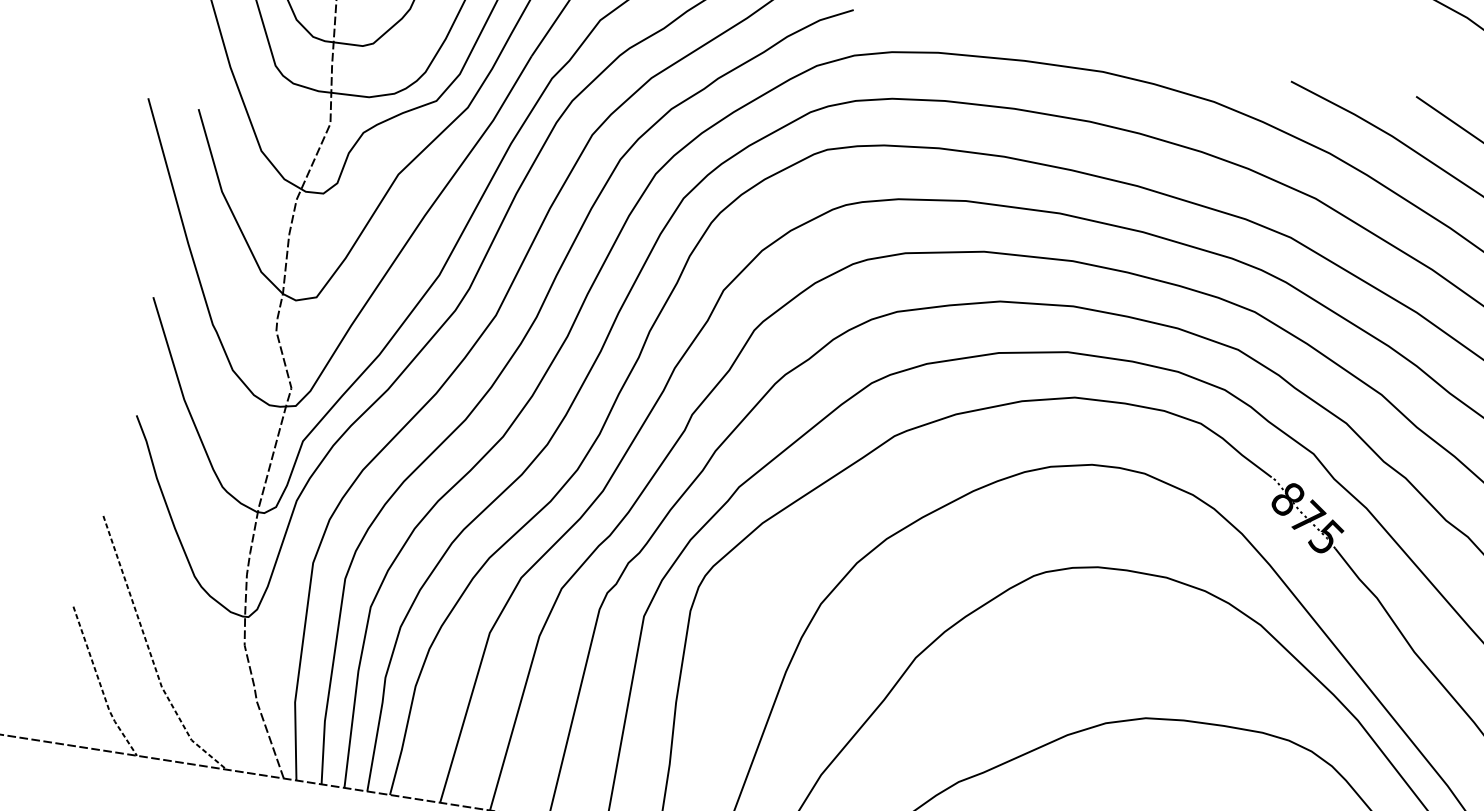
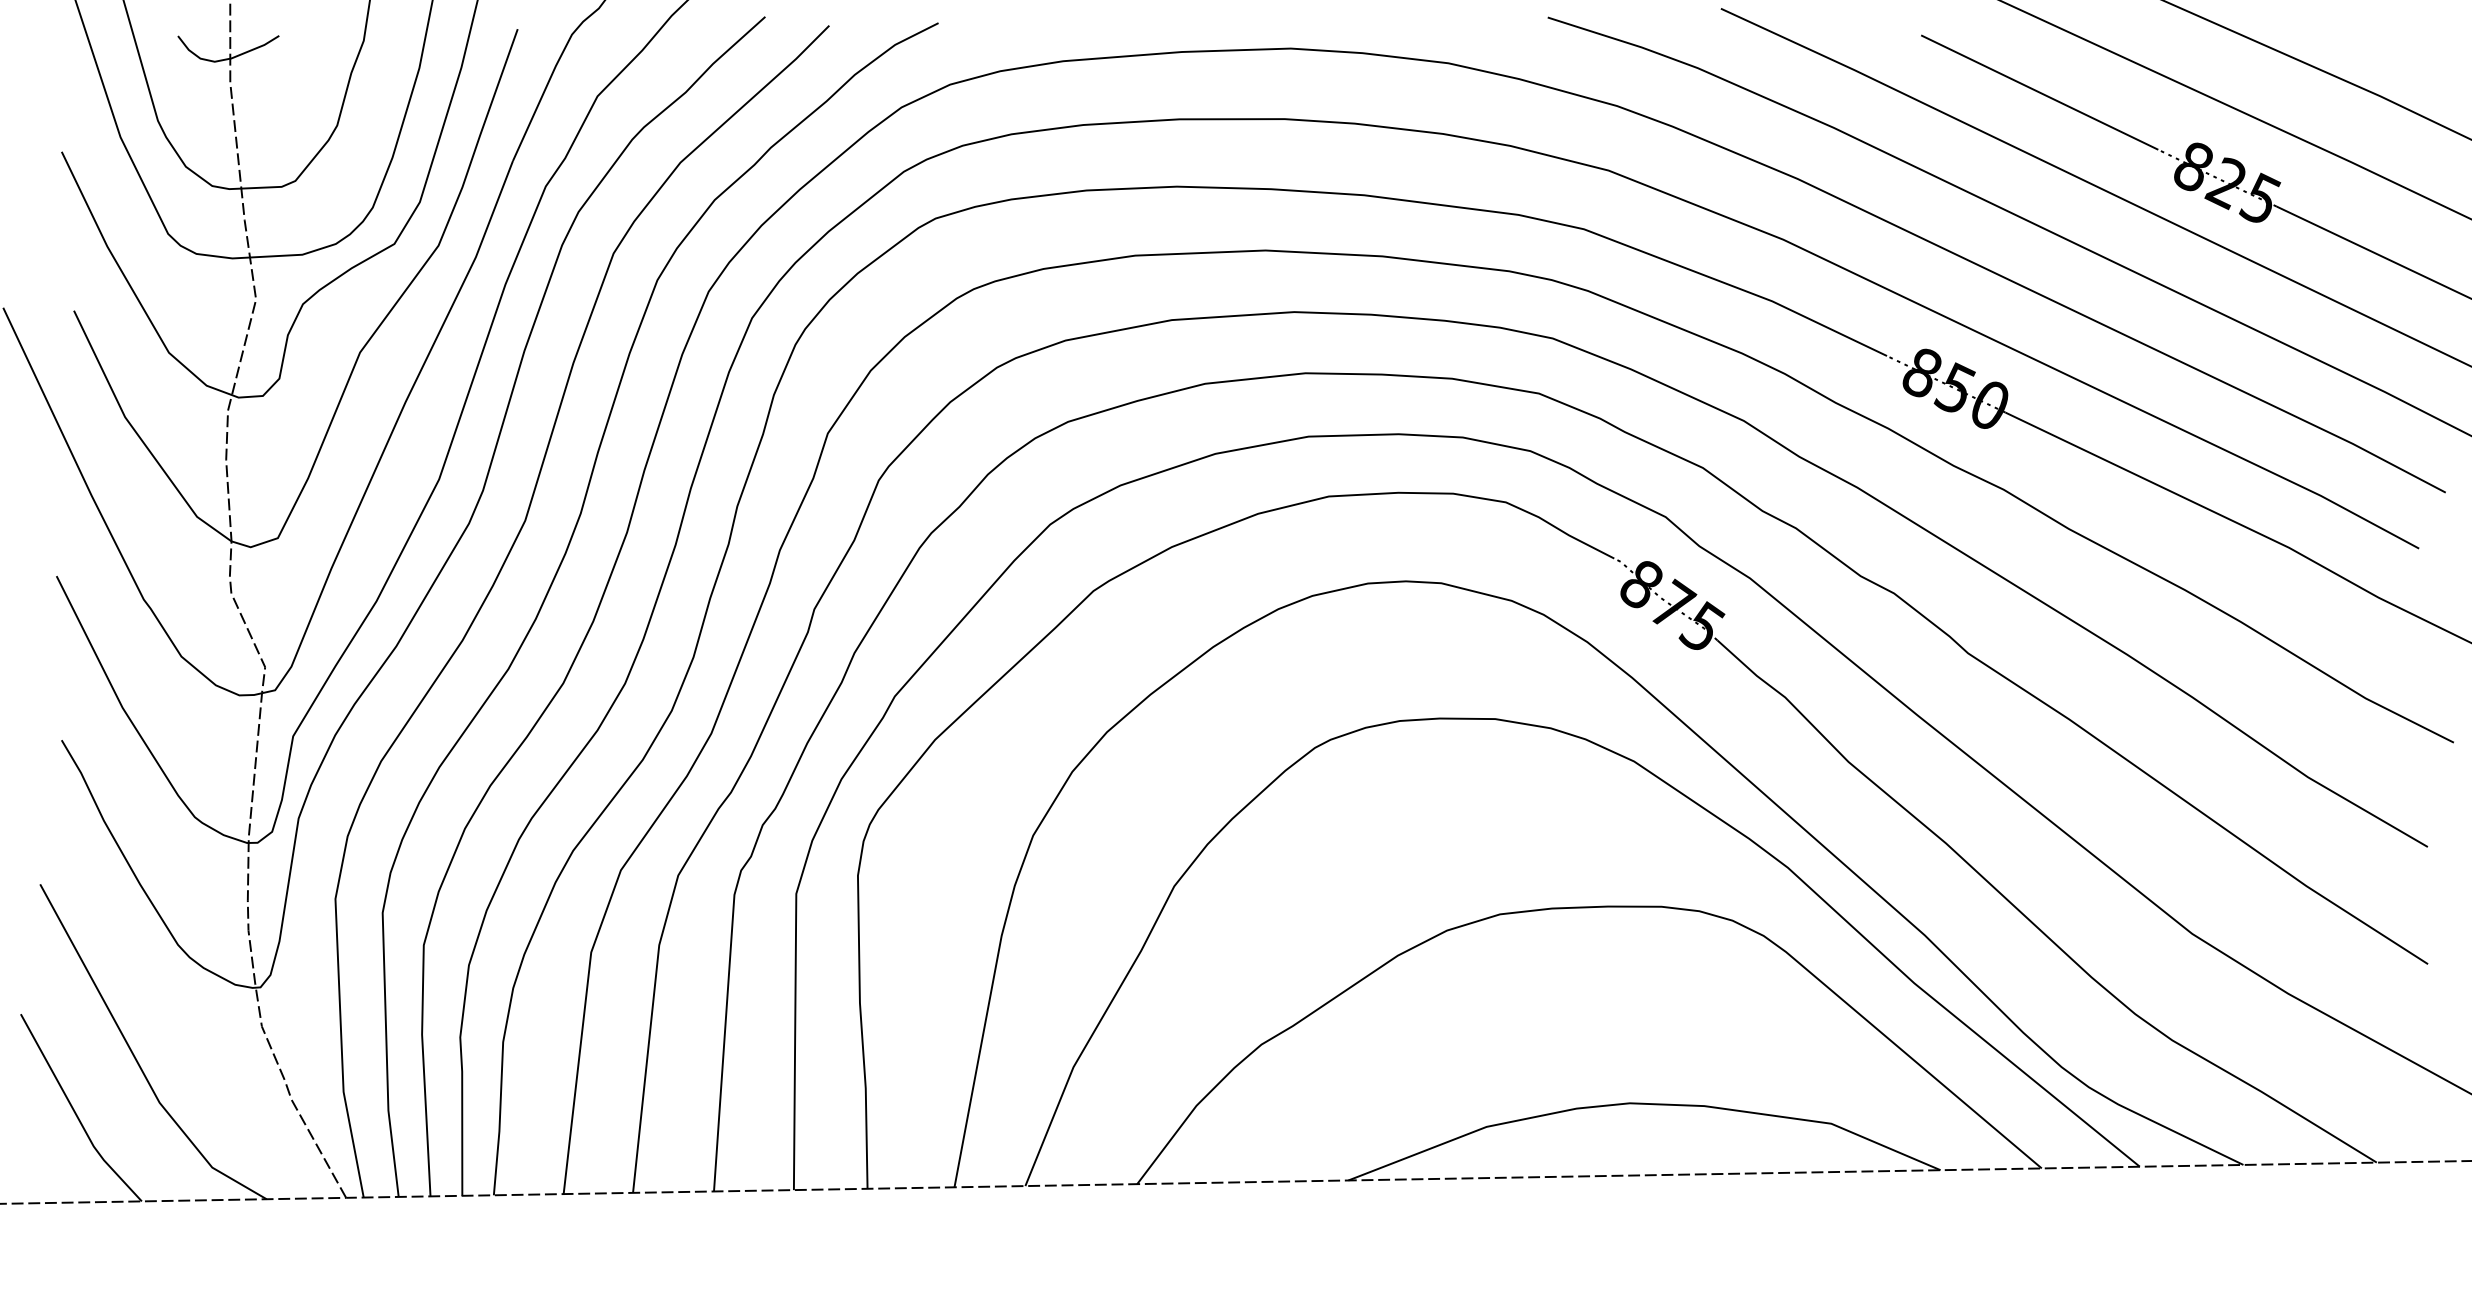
line: (150, 653) -> (136, 1059), dashed -> solid
line: (100, 685) -> (76, 1114), dashed -> solid

